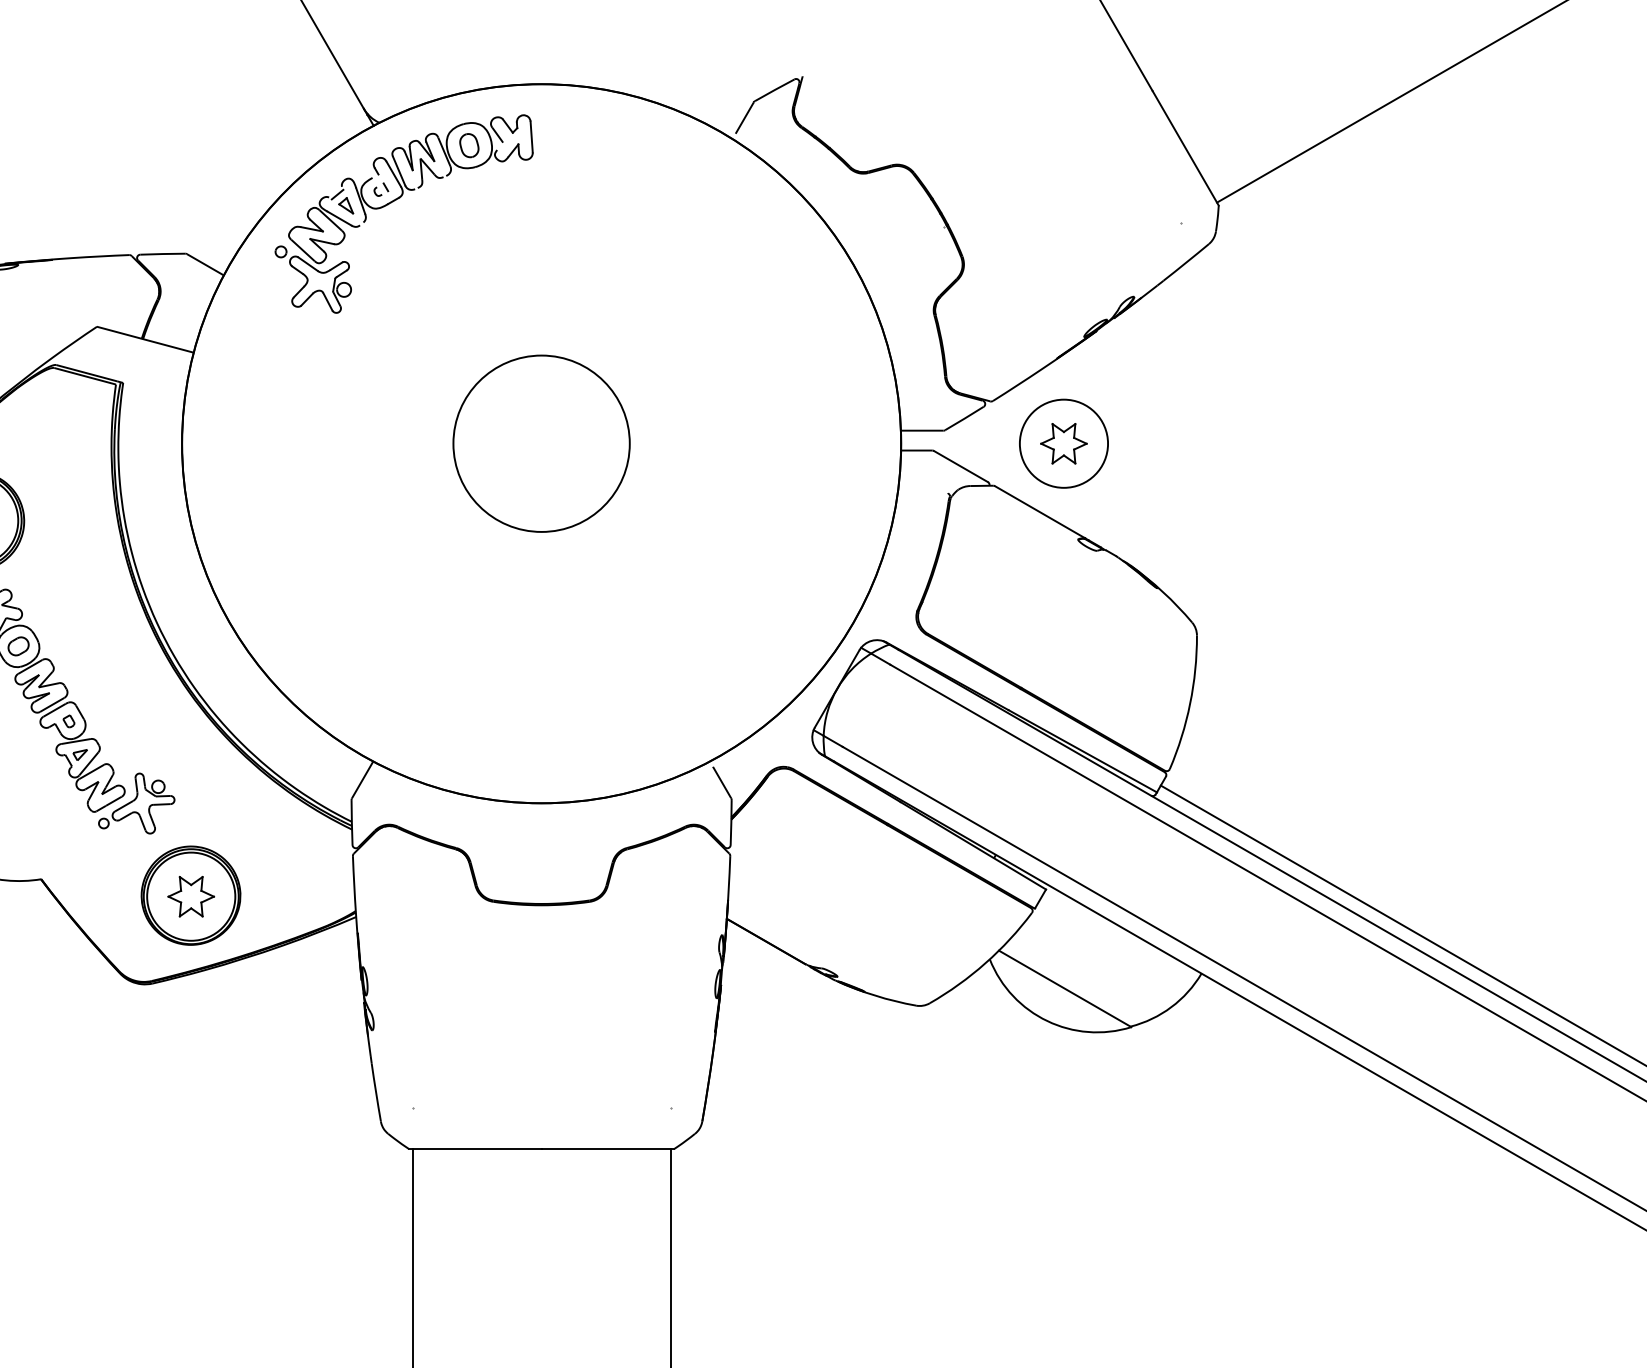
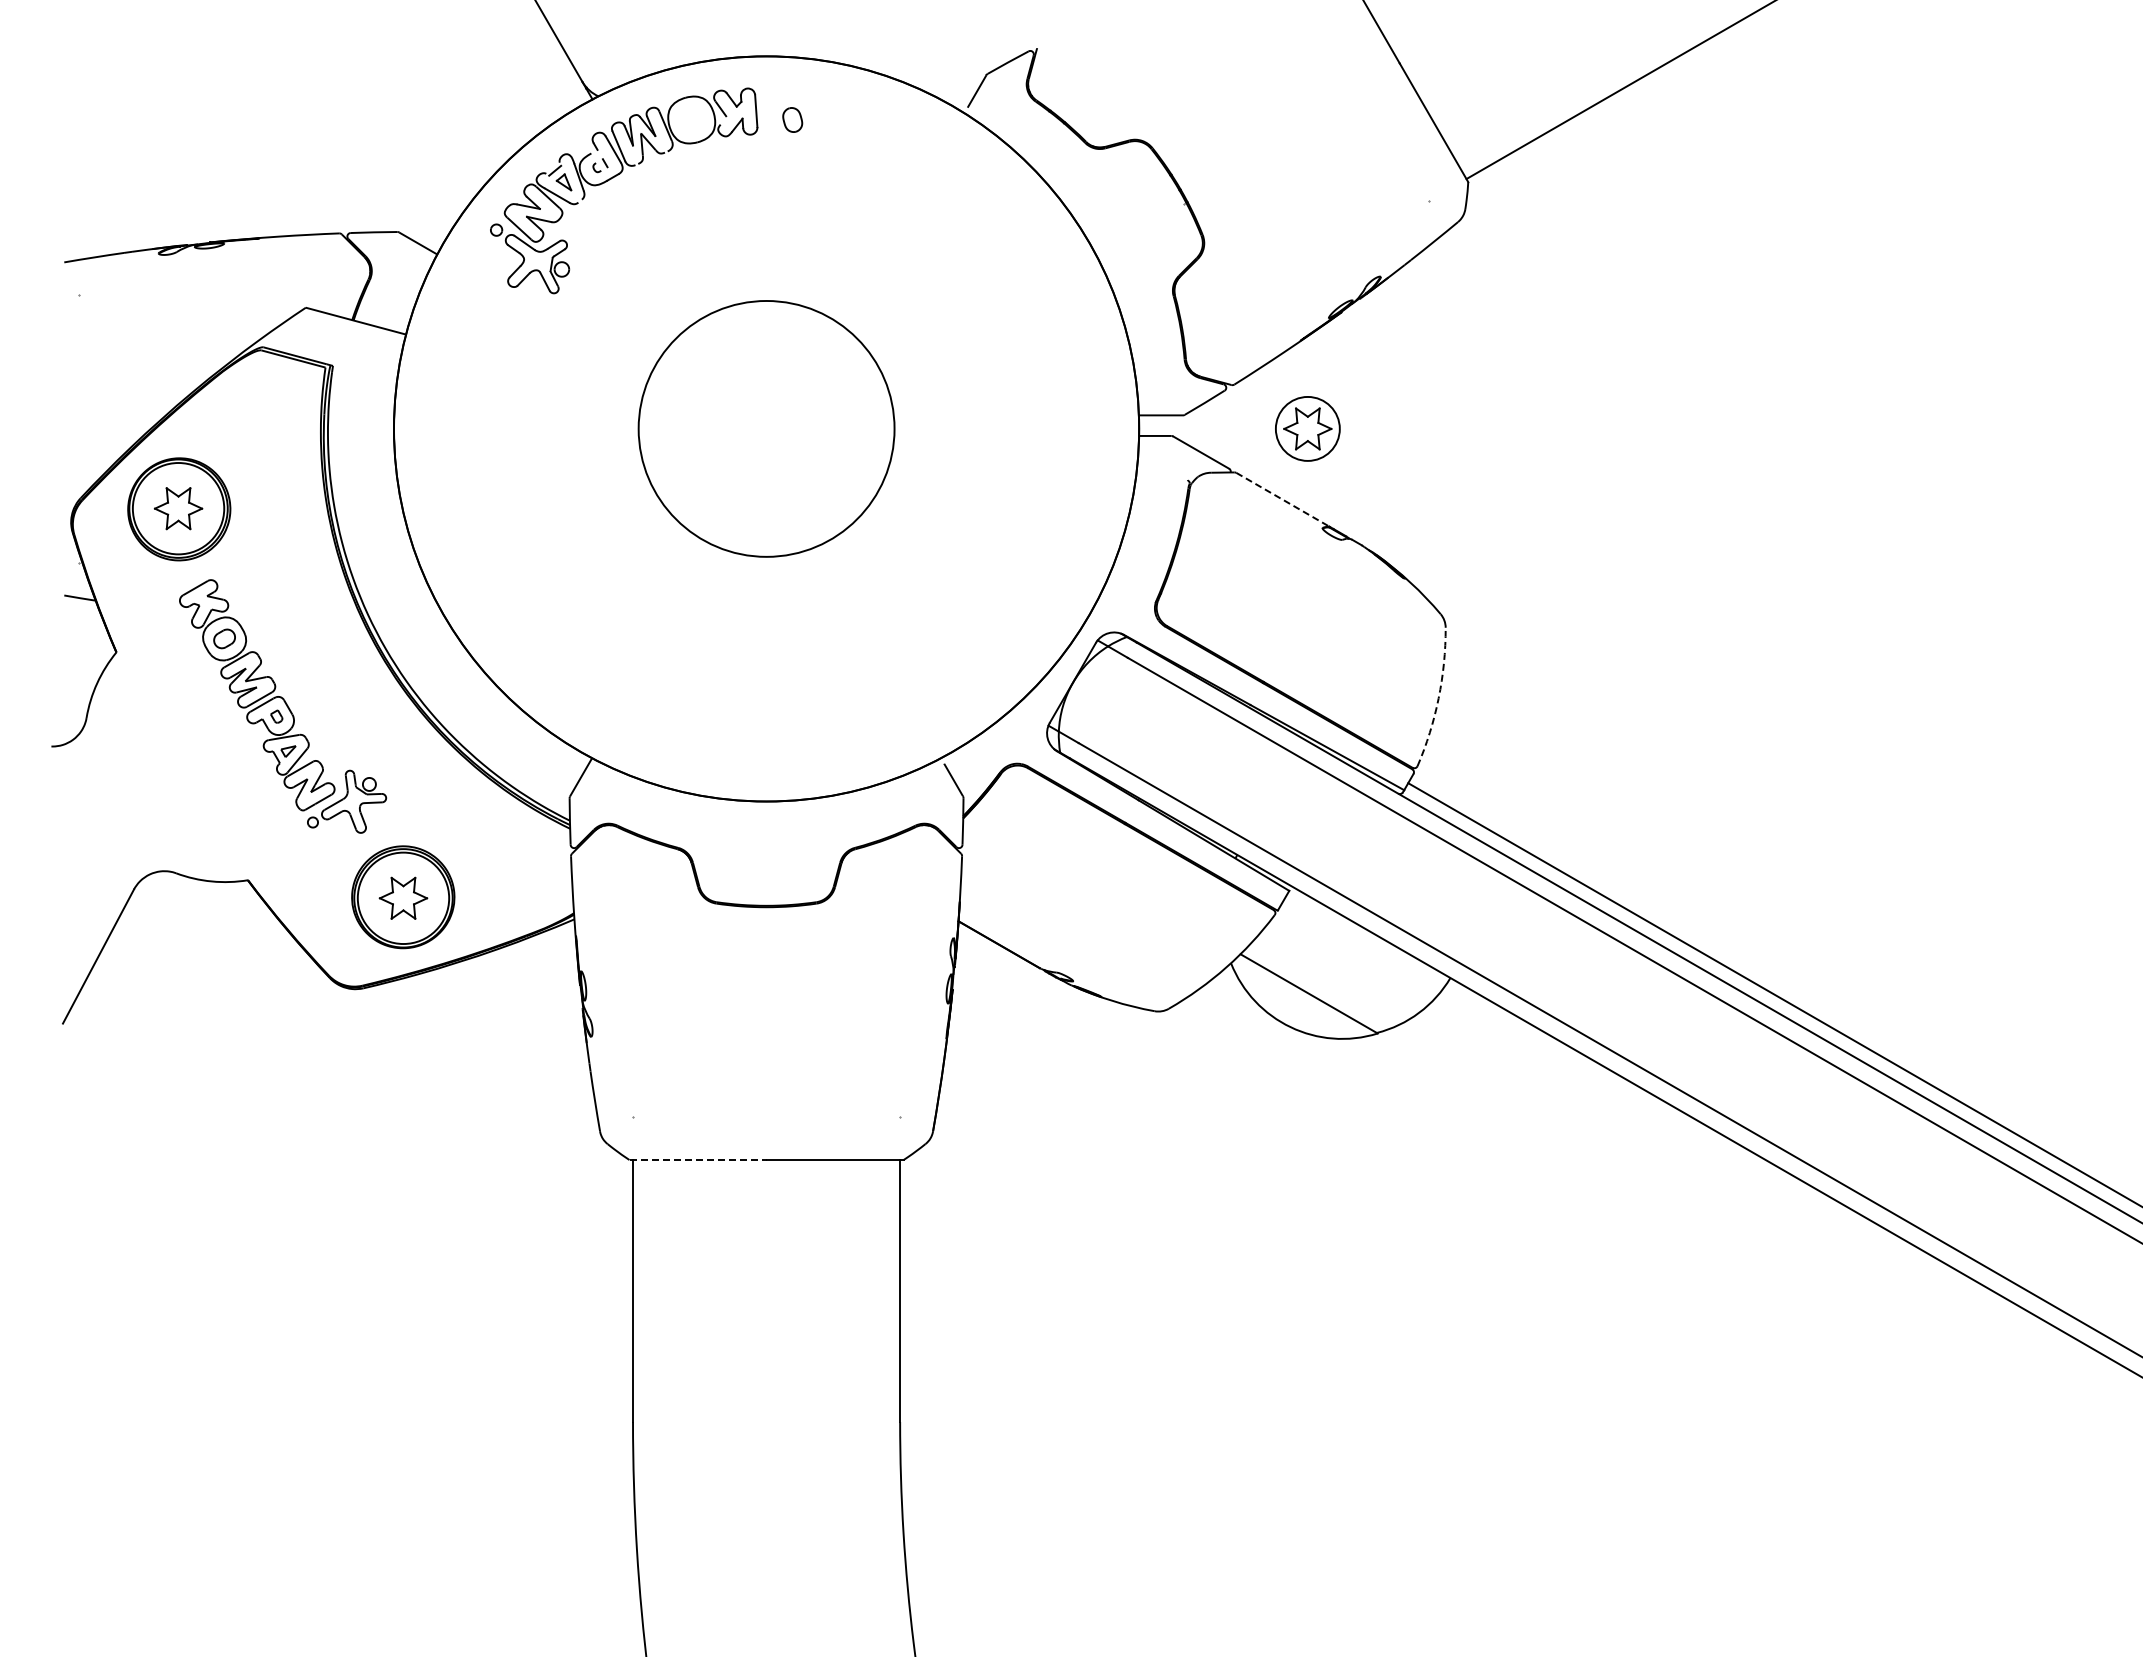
part: (469, 145) -> (792, 119), moved
circle: (541, 443) -> (766, 428), size x1.4
circle: (1063, 443) -> (1307, 428), size x0.7
line: (1039, 511) -> (1282, 499), solid -> dashed
arc: (1190, 703) -> (1438, 698), solid -> dashed
line: (475, 1149) -> (698, 1160), solid -> dashed

